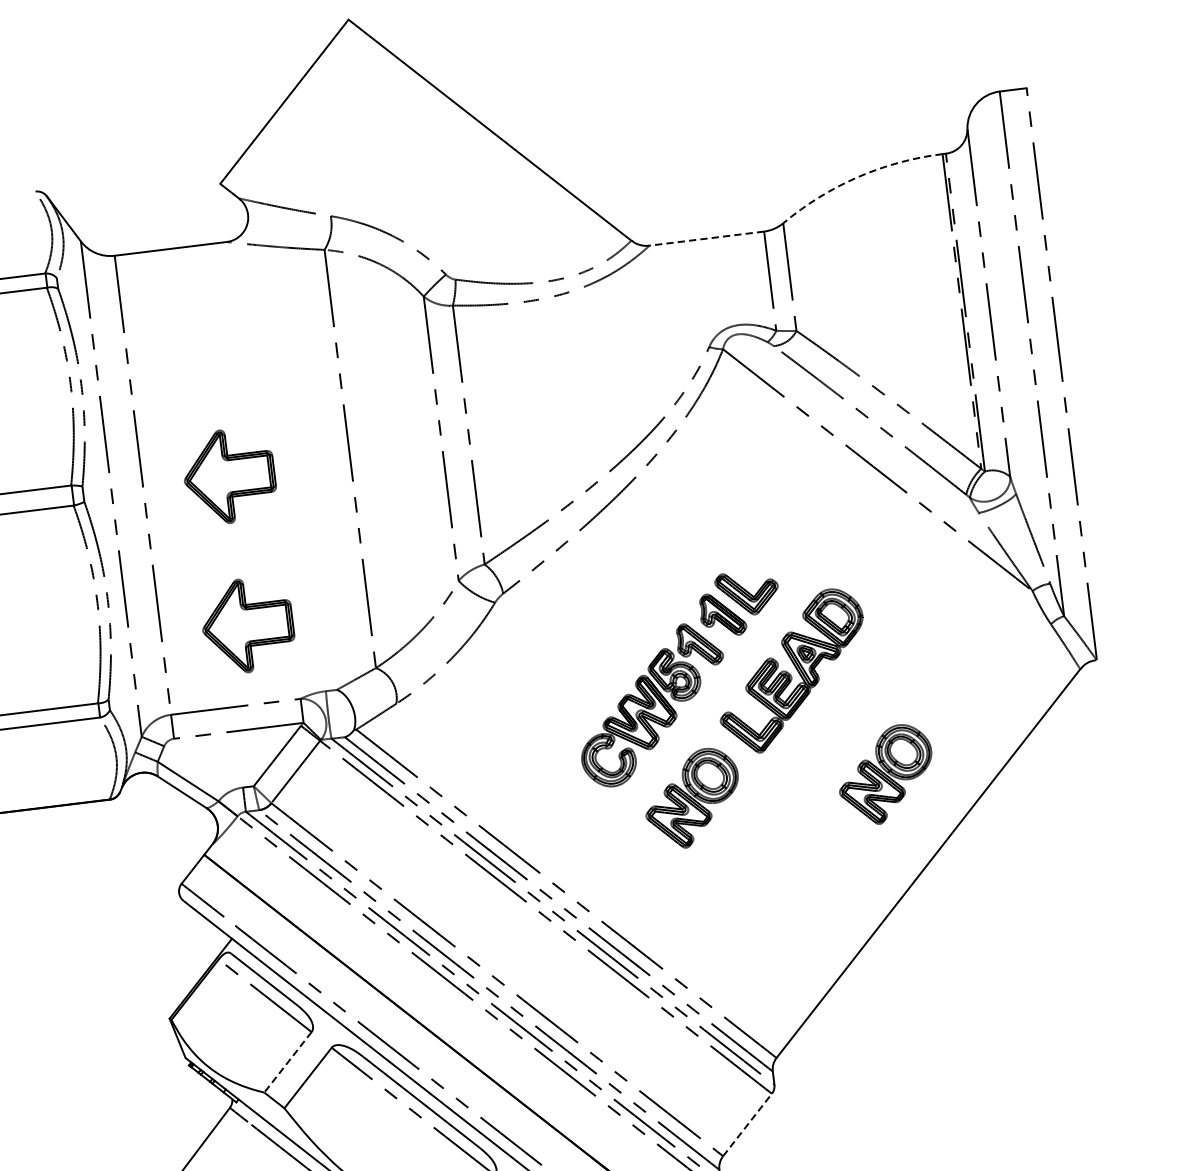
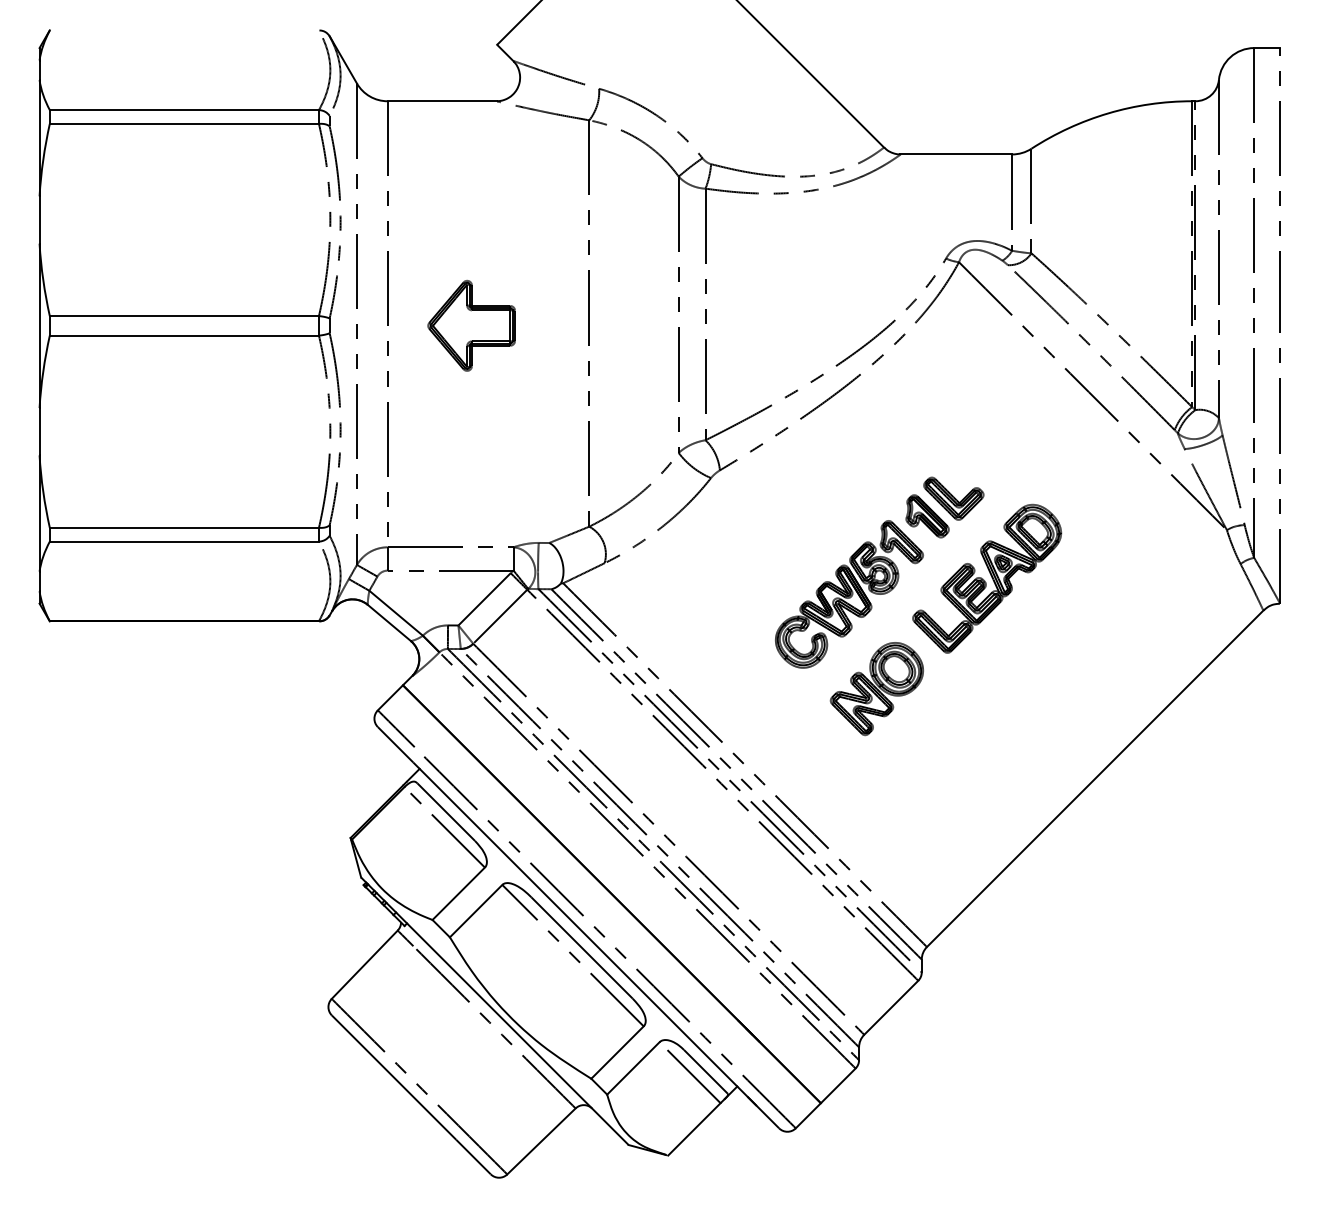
arc: (858, 177) -> (1108, 113), dashed -> solid
line: (706, 238) -> (956, 154), dashed -> solid
part: (247, 625) -> (471, 470), removed
part: (885, 775) -> (1064, 689), removed
line: (287, 1063) -> (458, 894), dashed -> solid
line: (747, 1124) -> (891, 1007), dashed -> solid

